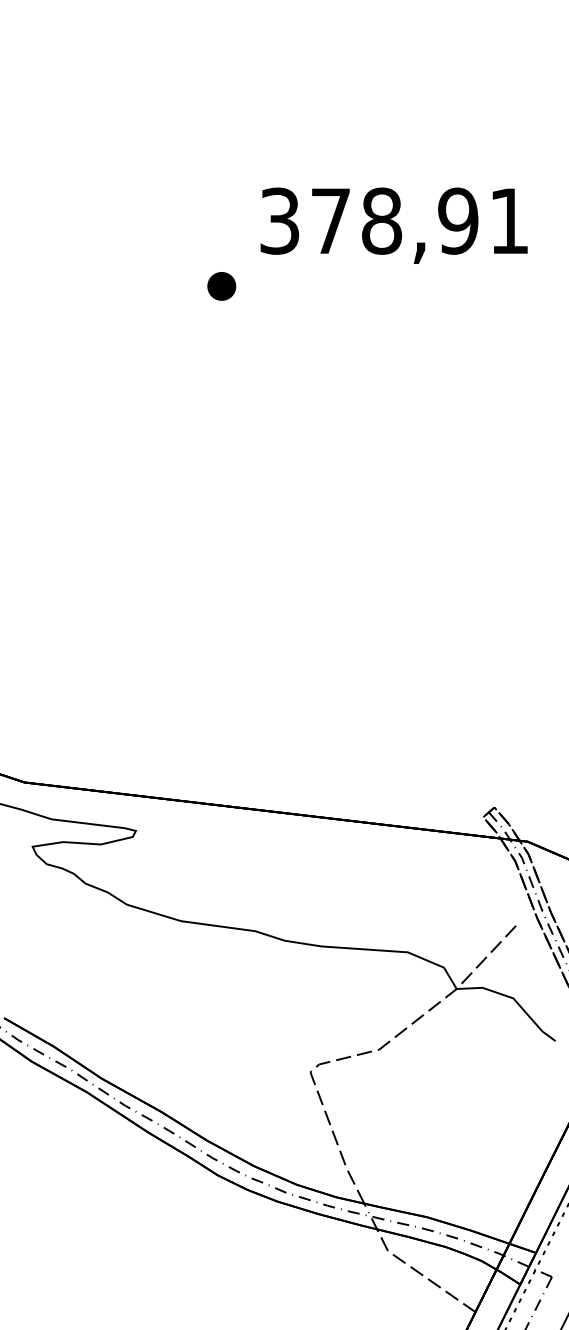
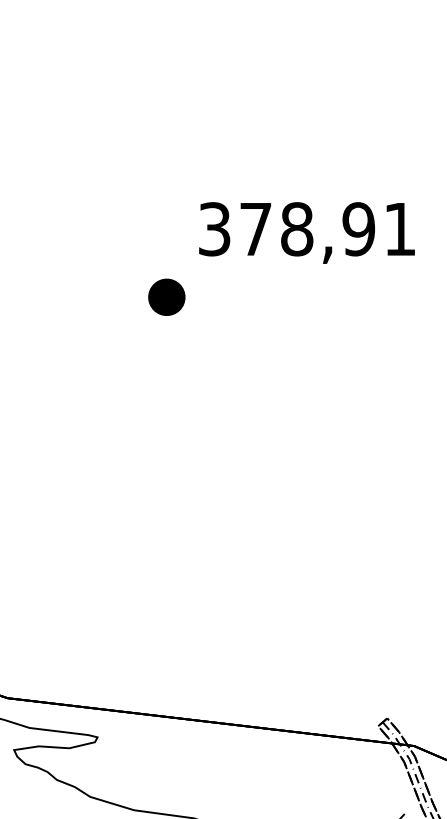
text: (393, 225) -> (306, 232), moved
part: (221, 286) -> (166, 297), size x1.6

